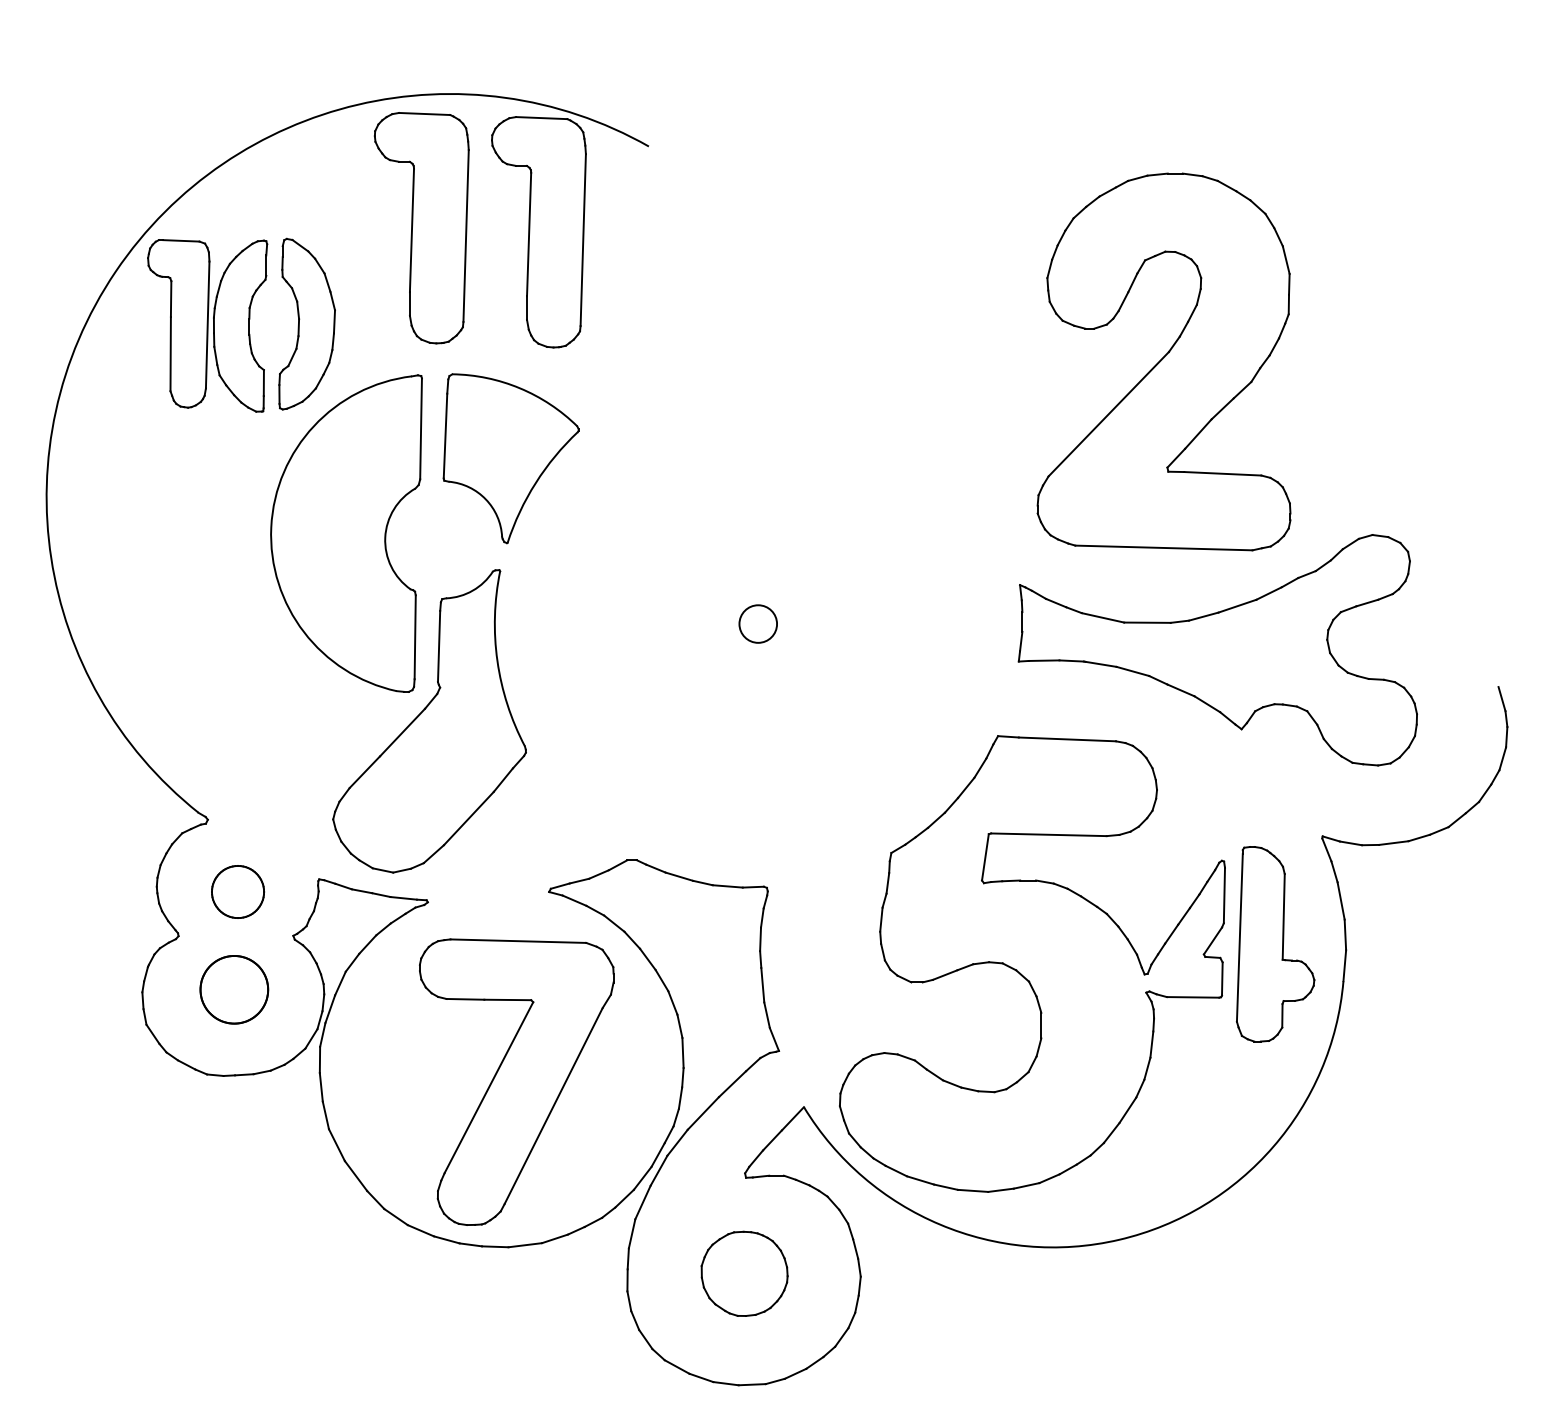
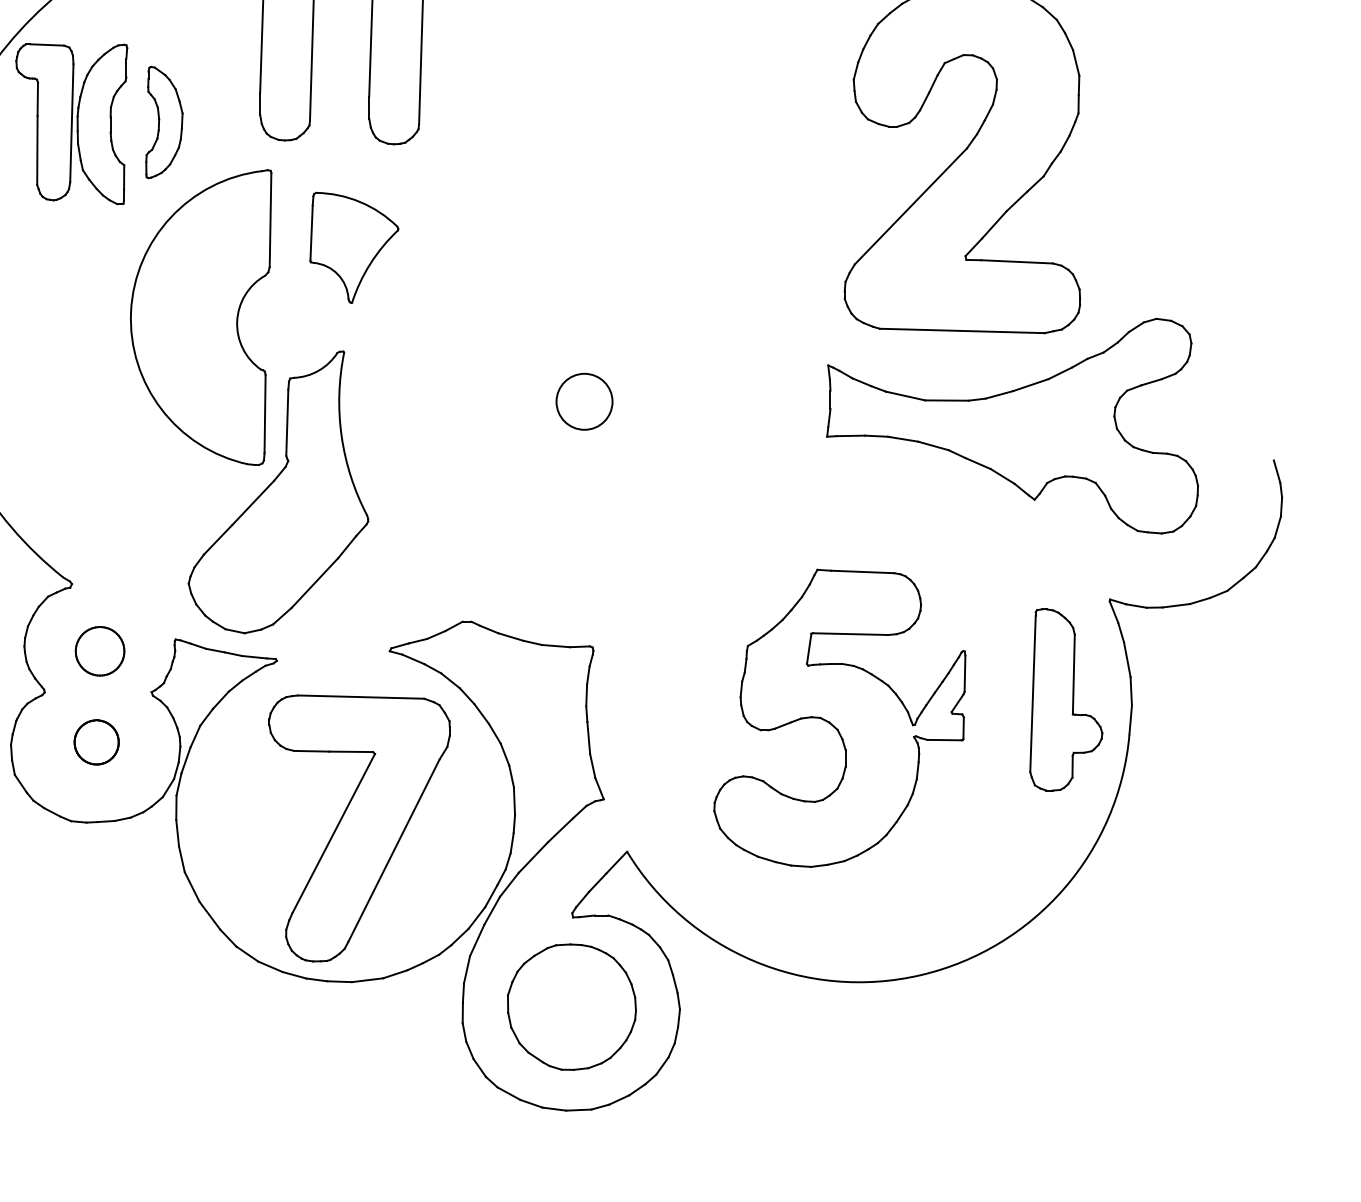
part: (306, 323) -> (163, 121), size x0.7
part: (510, 458) -> (353, 247), size x0.7
circle: (758, 623) -> (584, 401), size x1.6
part: (1032, 963) -> (839, 717), size x0.7
part: (234, 989) -> (96, 742), size x0.7
part: (744, 1273) -> (571, 1006), size x1.6

